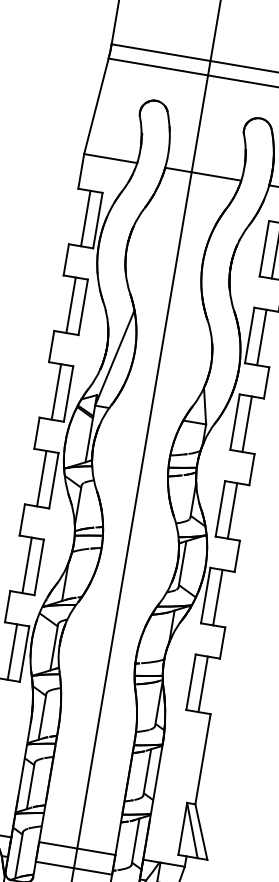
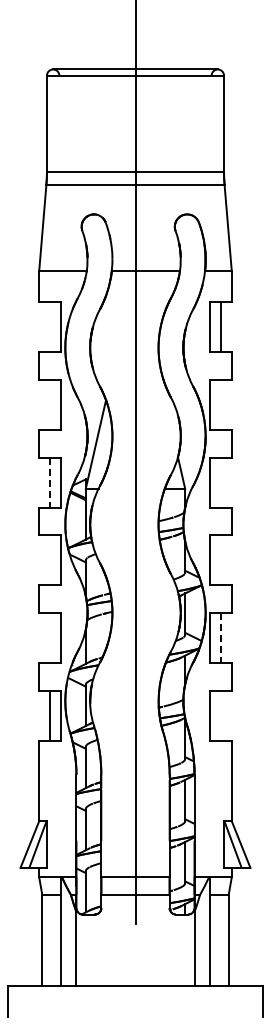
line: (86, 218) -> (50, 327), removed
line: (71, 304) -> (50, 404), removed
line: (261, 336) -> (220, 404), removed
line: (56, 391) -> (50, 482), solid -> dashed
line: (246, 423) -> (220, 482), removed
line: (42, 478) -> (50, 560), removed
line: (231, 511) -> (220, 560), removed
line: (27, 564) -> (50, 637), removed
line: (217, 598) -> (220, 638), solid -> dashed
line: (202, 684) -> (220, 715), removed

